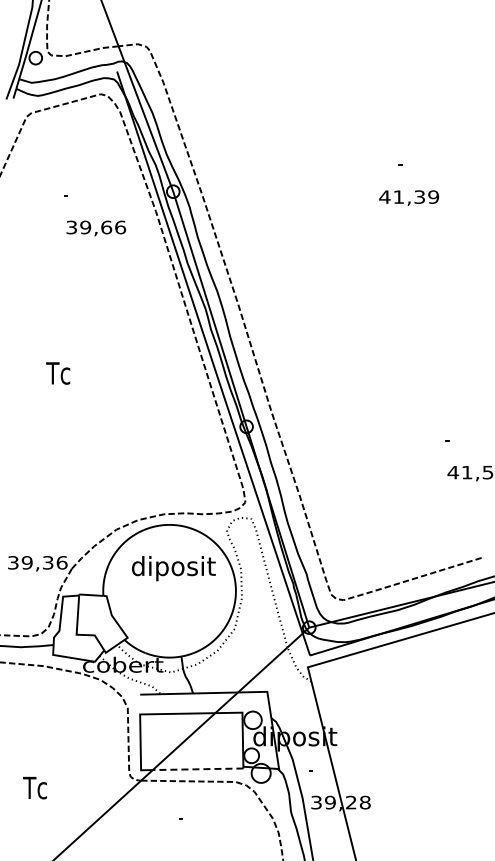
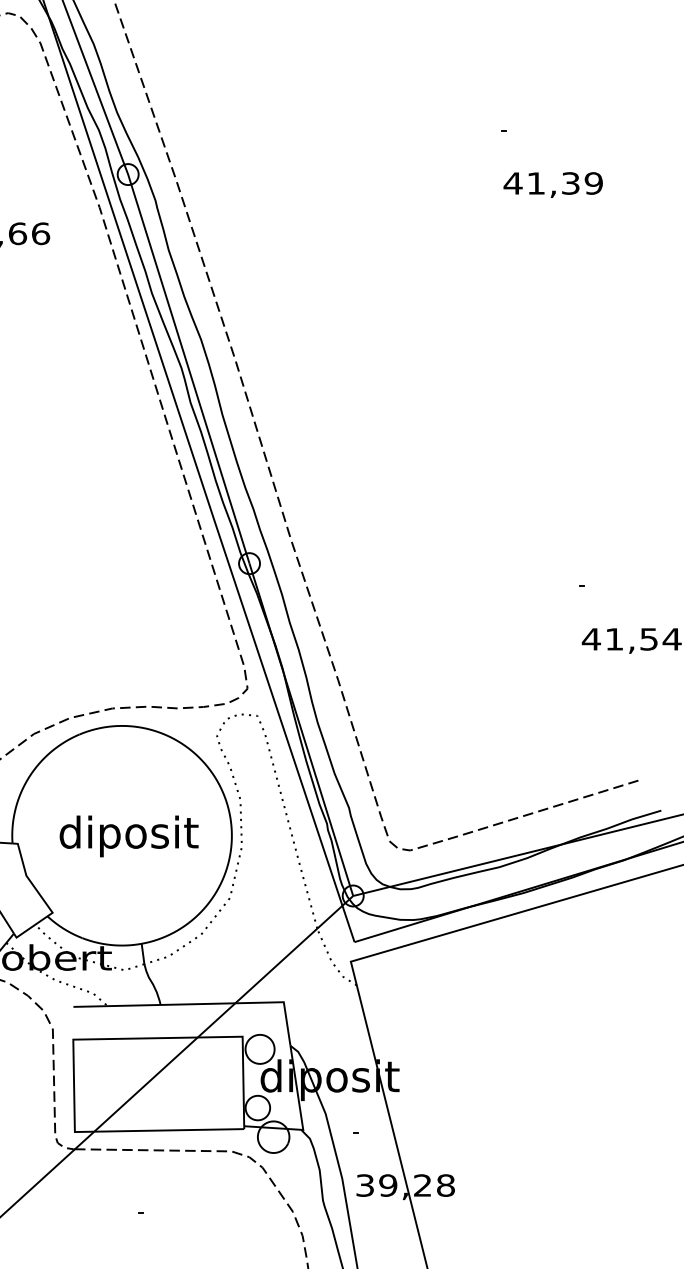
text: (409, 197) -> (553, 184), moved
text: (173, 568) -> (128, 836), moved
line: (197, 769) -> (168, 1130), dashed -> solid

